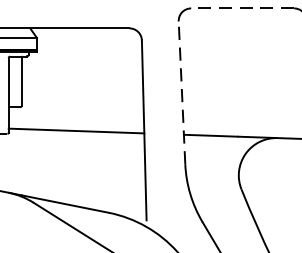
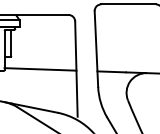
line: (242, 8) -> (128, 4), dashed -> solid
line: (182, 93) -> (96, 49), dashed -> solid

